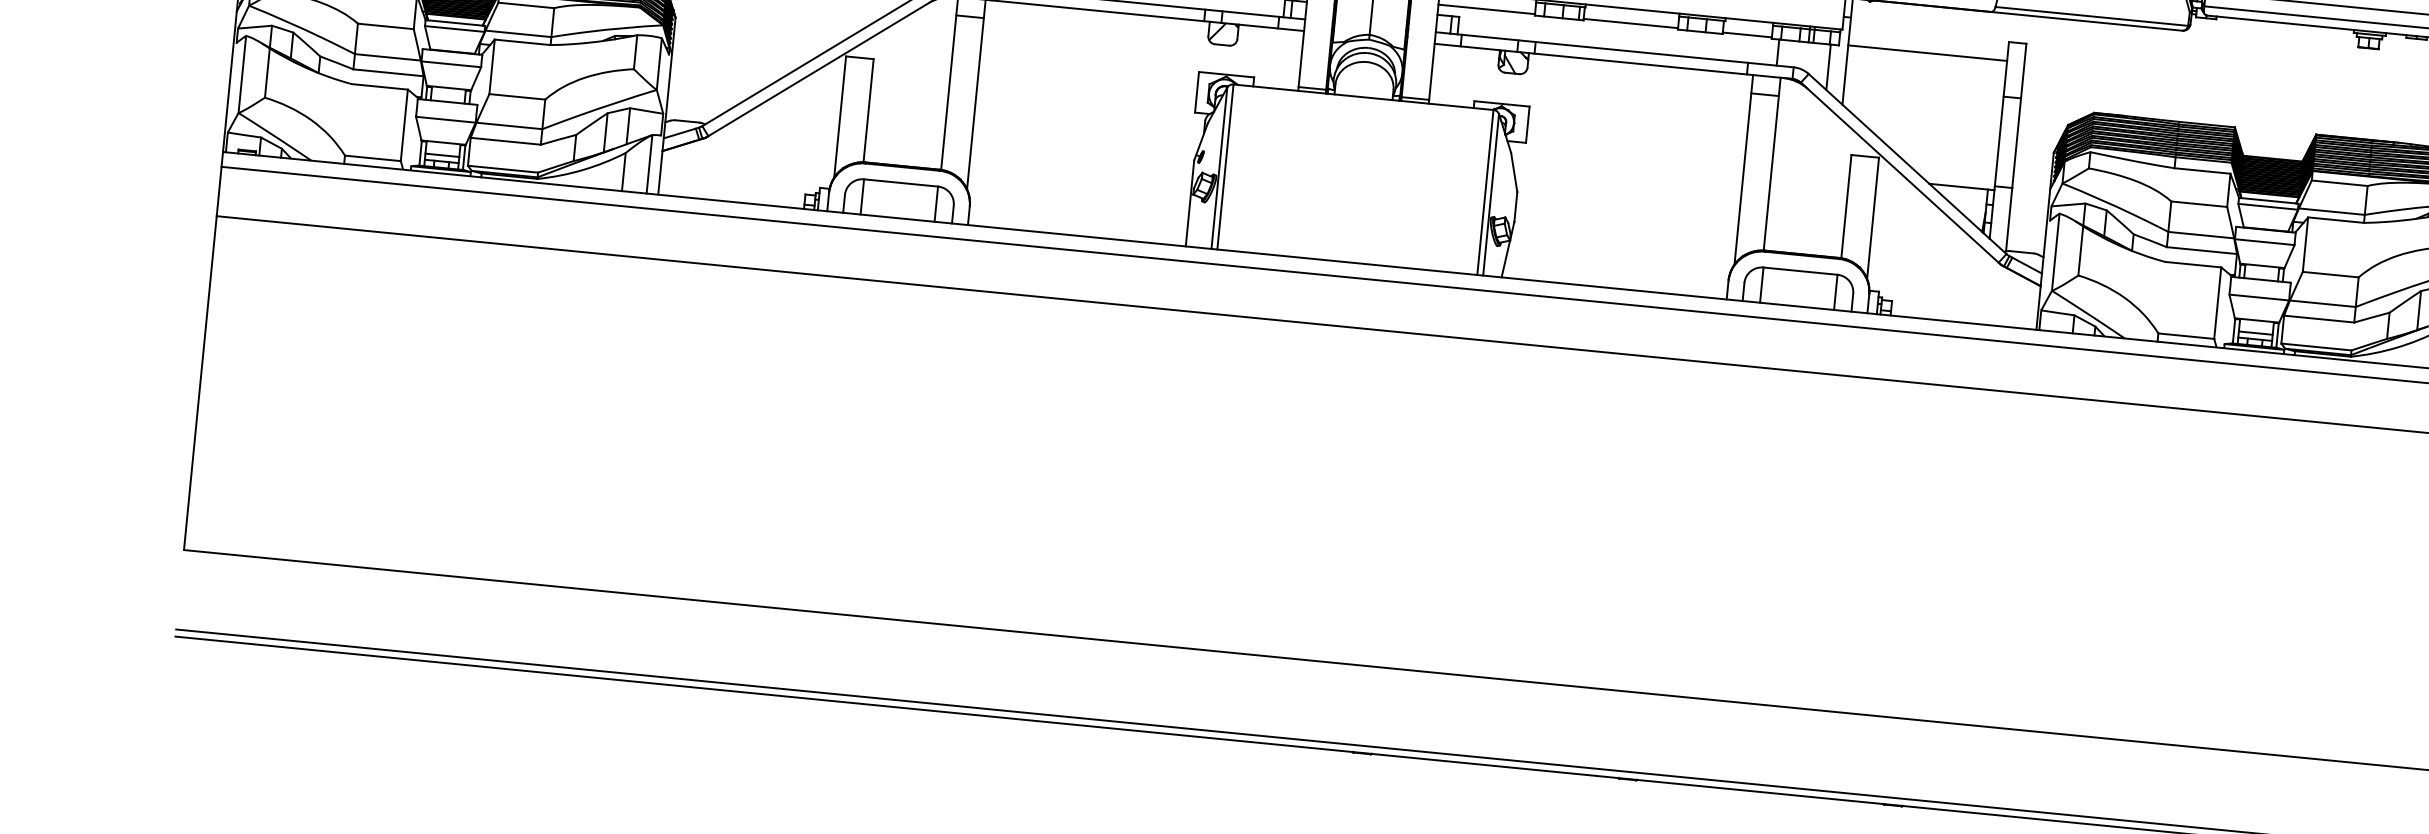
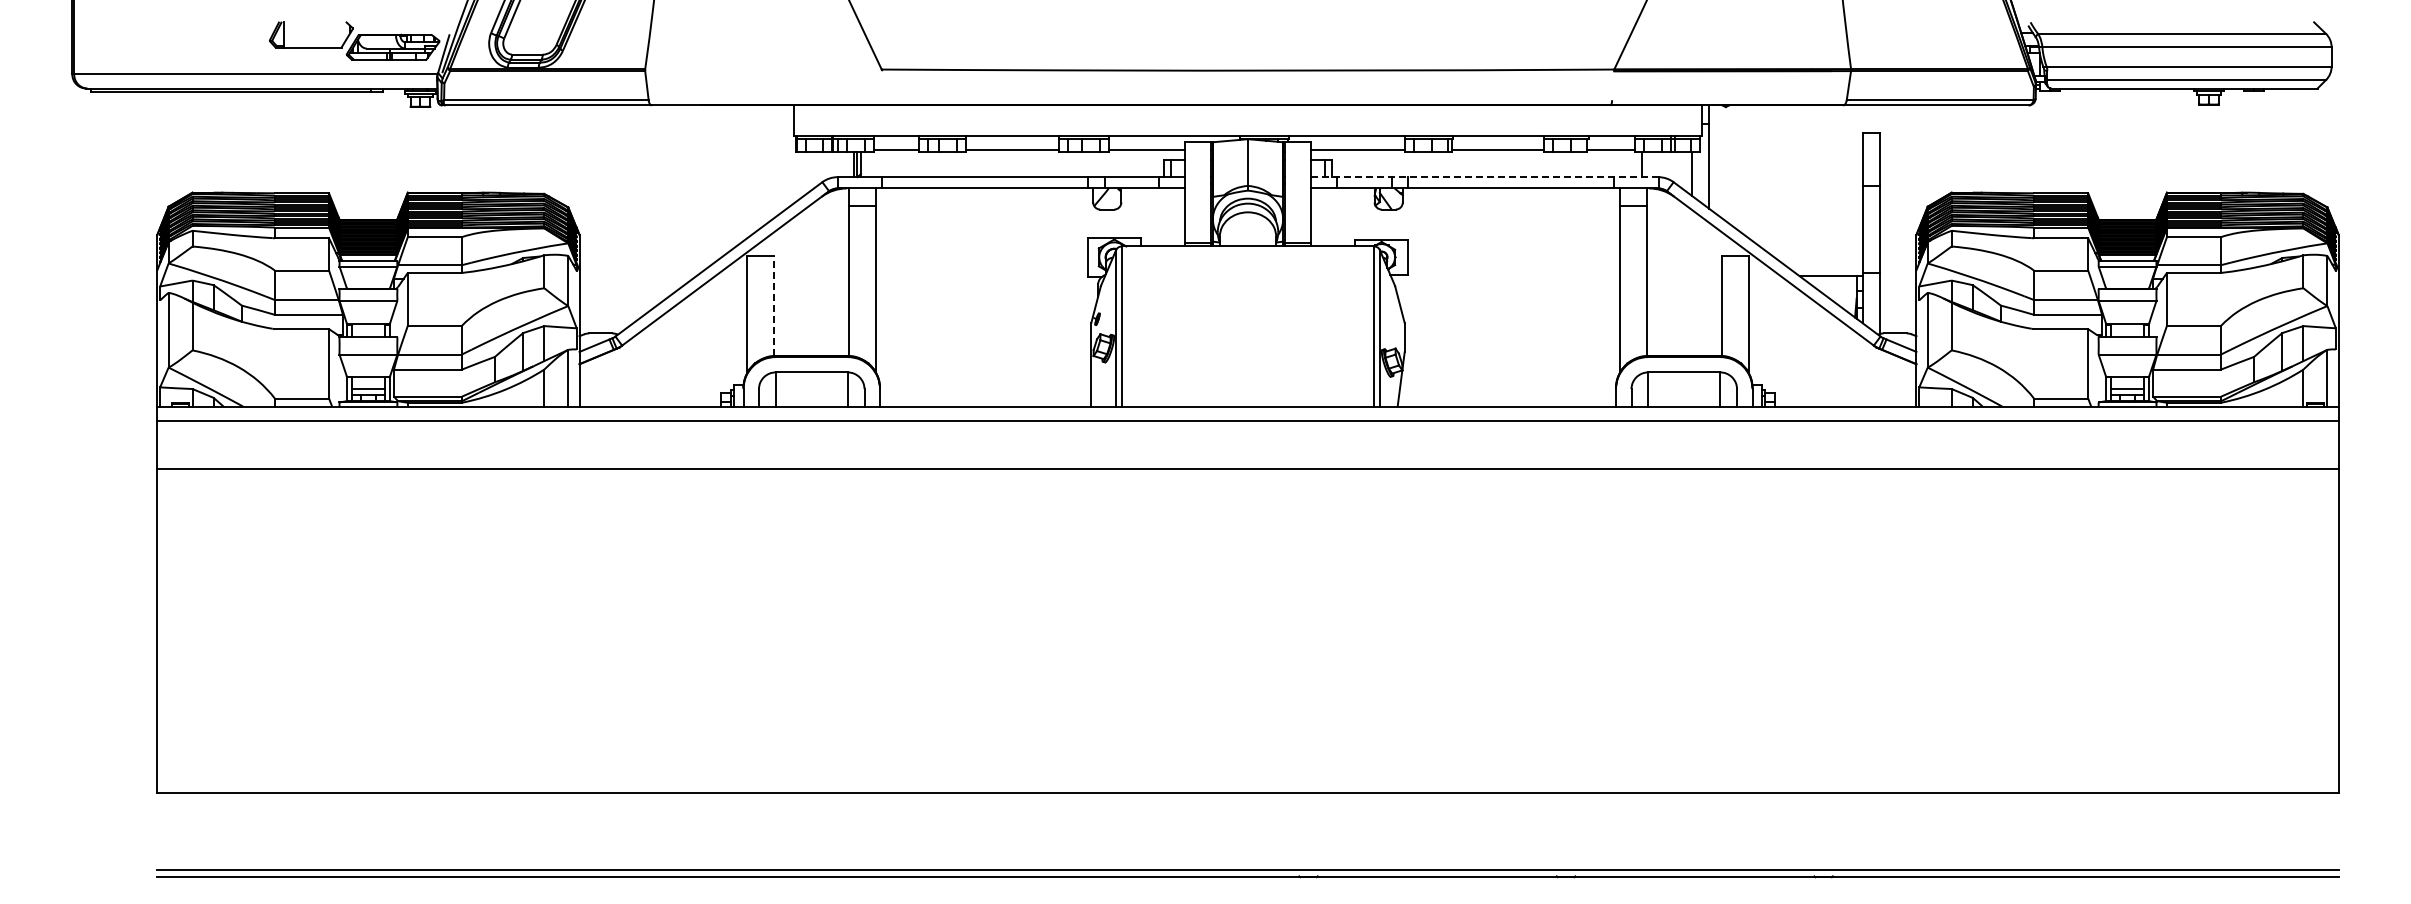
line: (1614, 50) -> (1484, 177), solid -> dashed
line: (1927, 52) -> (1785, 150), removed
line: (868, 110) -> (773, 305), solid -> dashed

